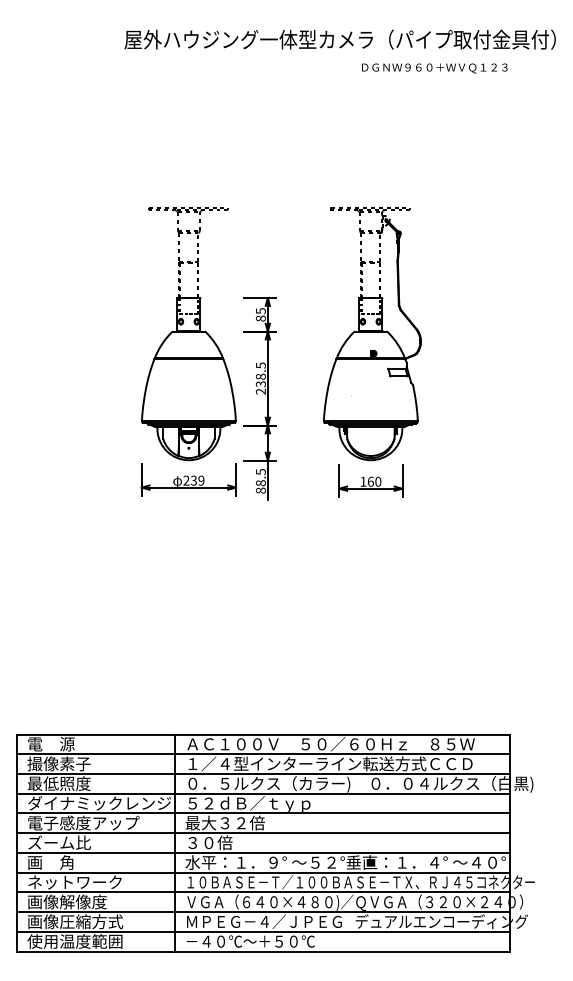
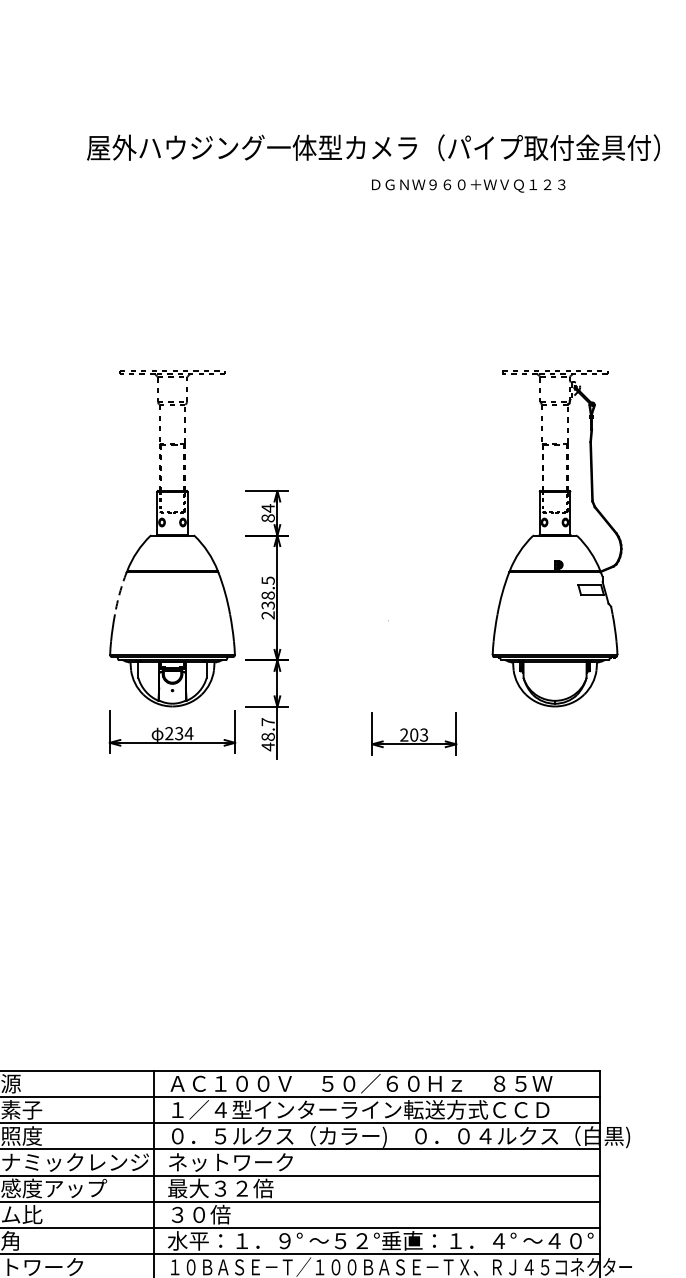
text: (434, 68) -> (468, 186), moved
text: (260, 310) -> (267, 507), 85 -> 84
part: (372, 334) -> (557, 539), moved
arc: (149, 374) -> (120, 592), solid -> dashed
text: (201, 480) -> (189, 733), 239 -> 234
text: (260, 481) -> (267, 734), 88.5 -> 48.7
text: (370, 481) -> (413, 734), 160 -> 203
text: (248, 803) -> (251, 1162), ５２ｄＢ／ｔｙｐ -> ネットワーク

